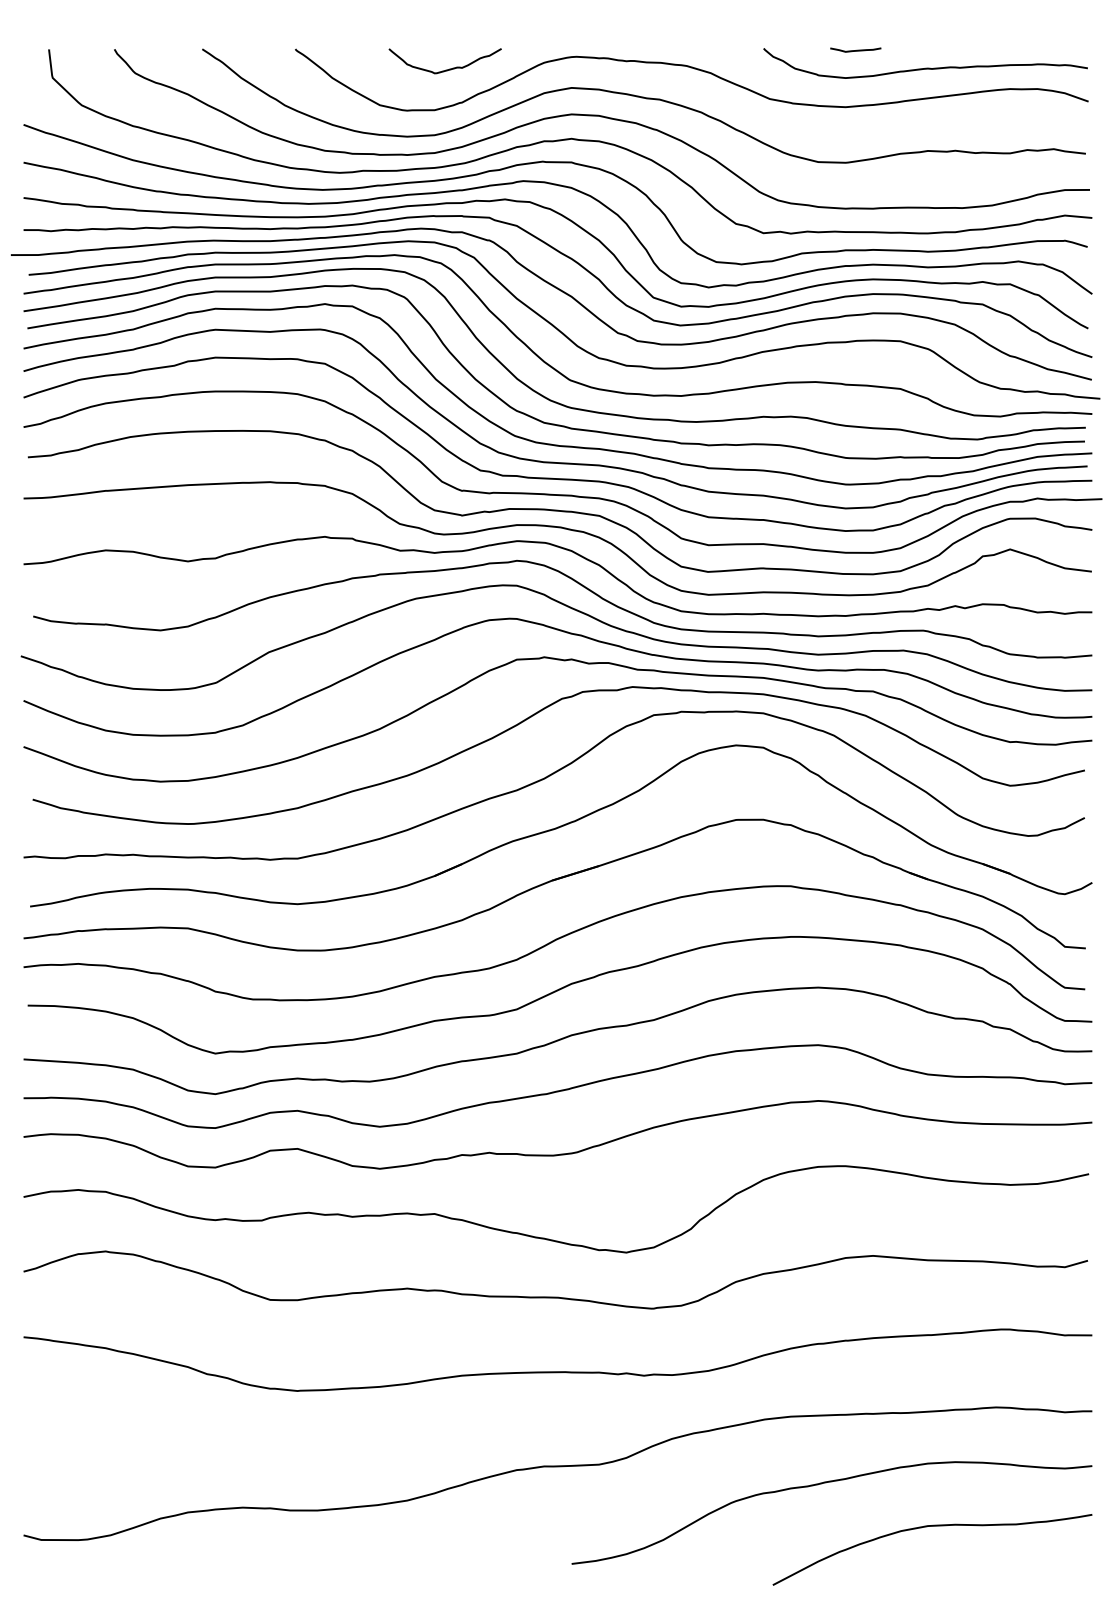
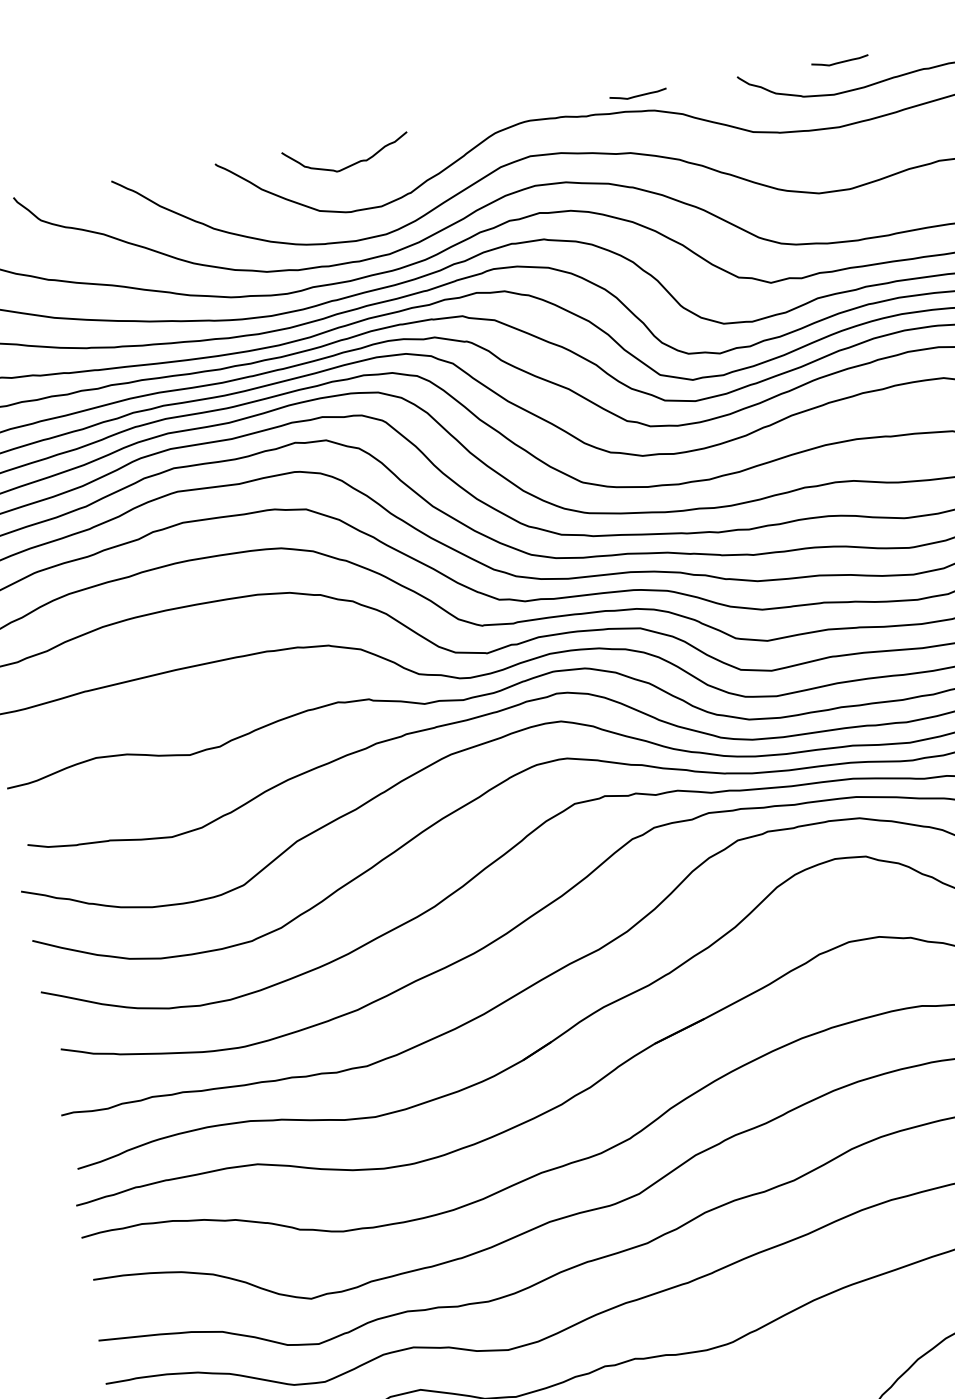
curve: (675, 49) -> (639, 94), added
curve: (445, 69) -> (348, 165), moved

